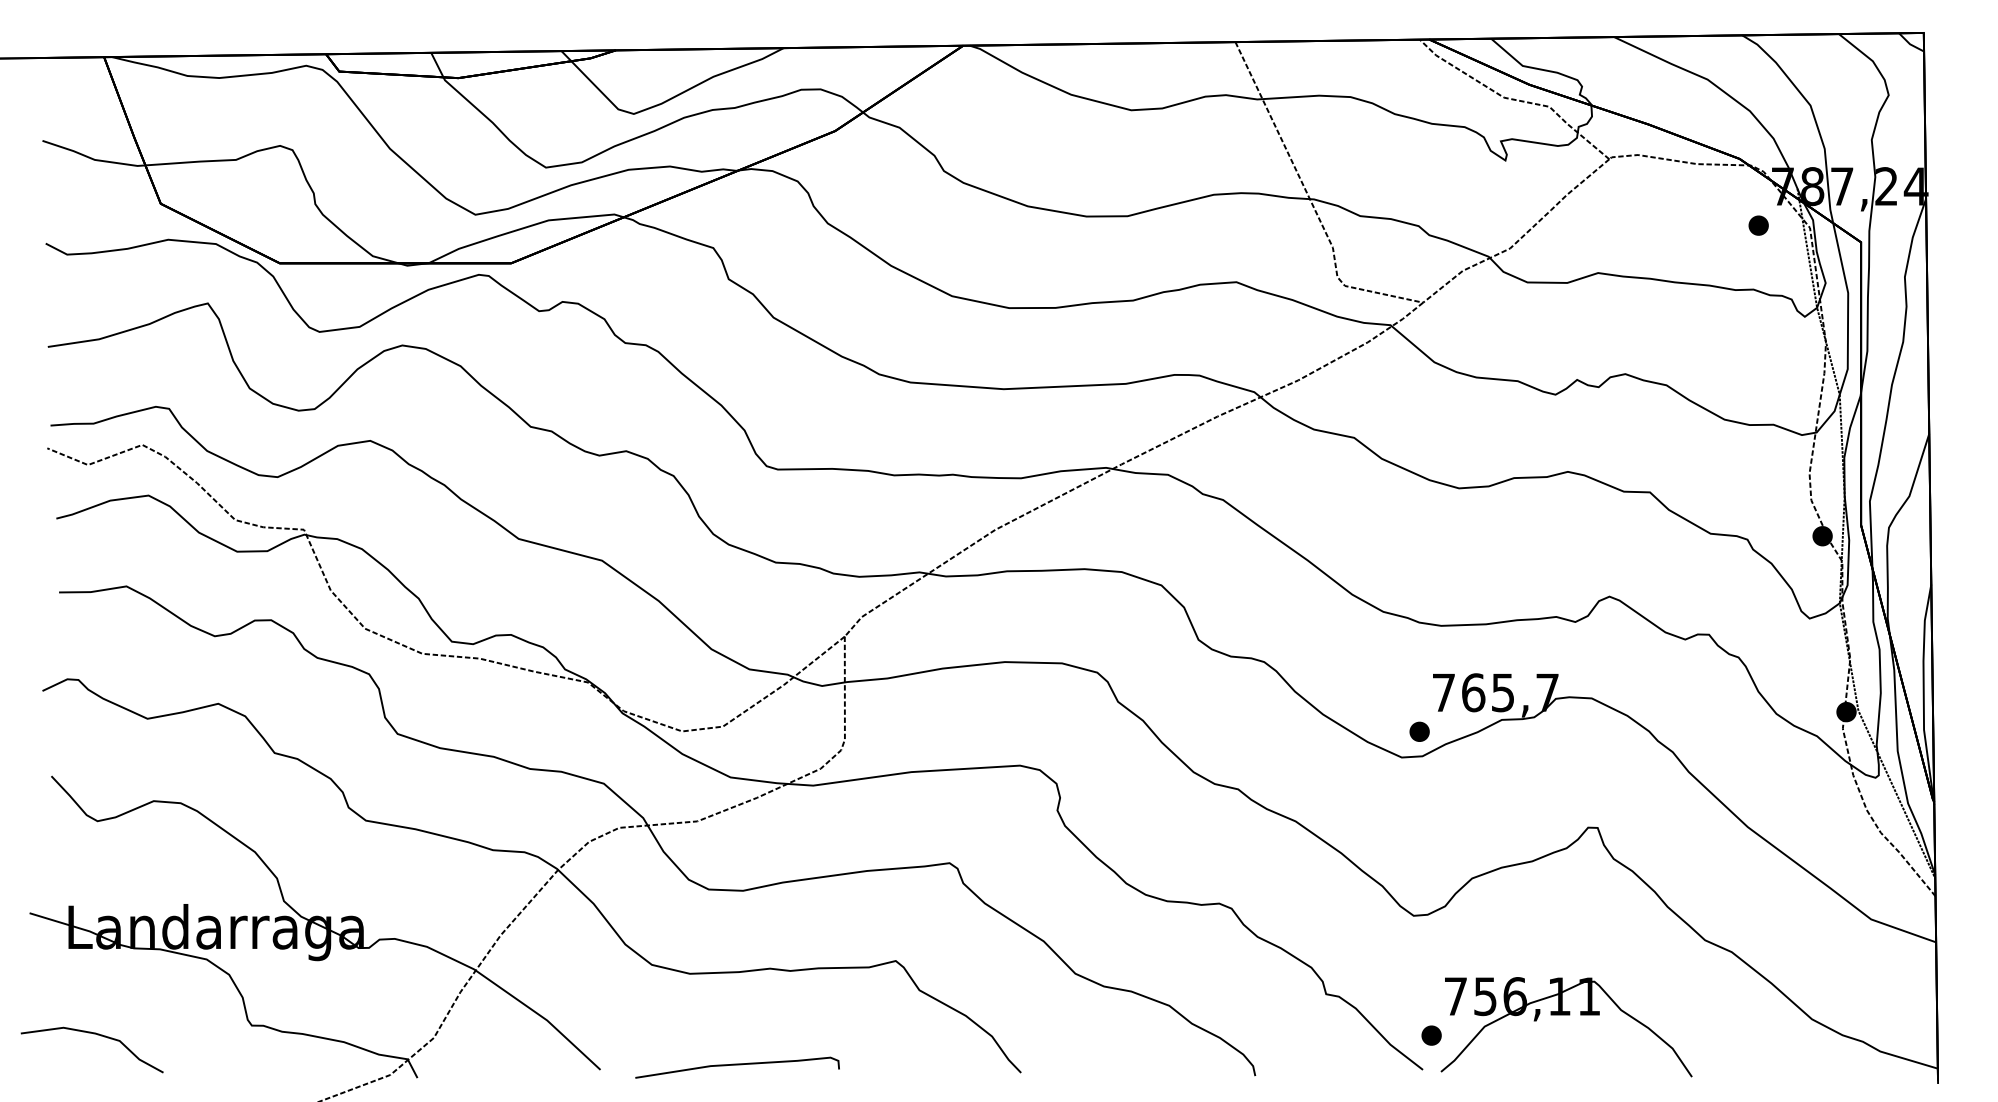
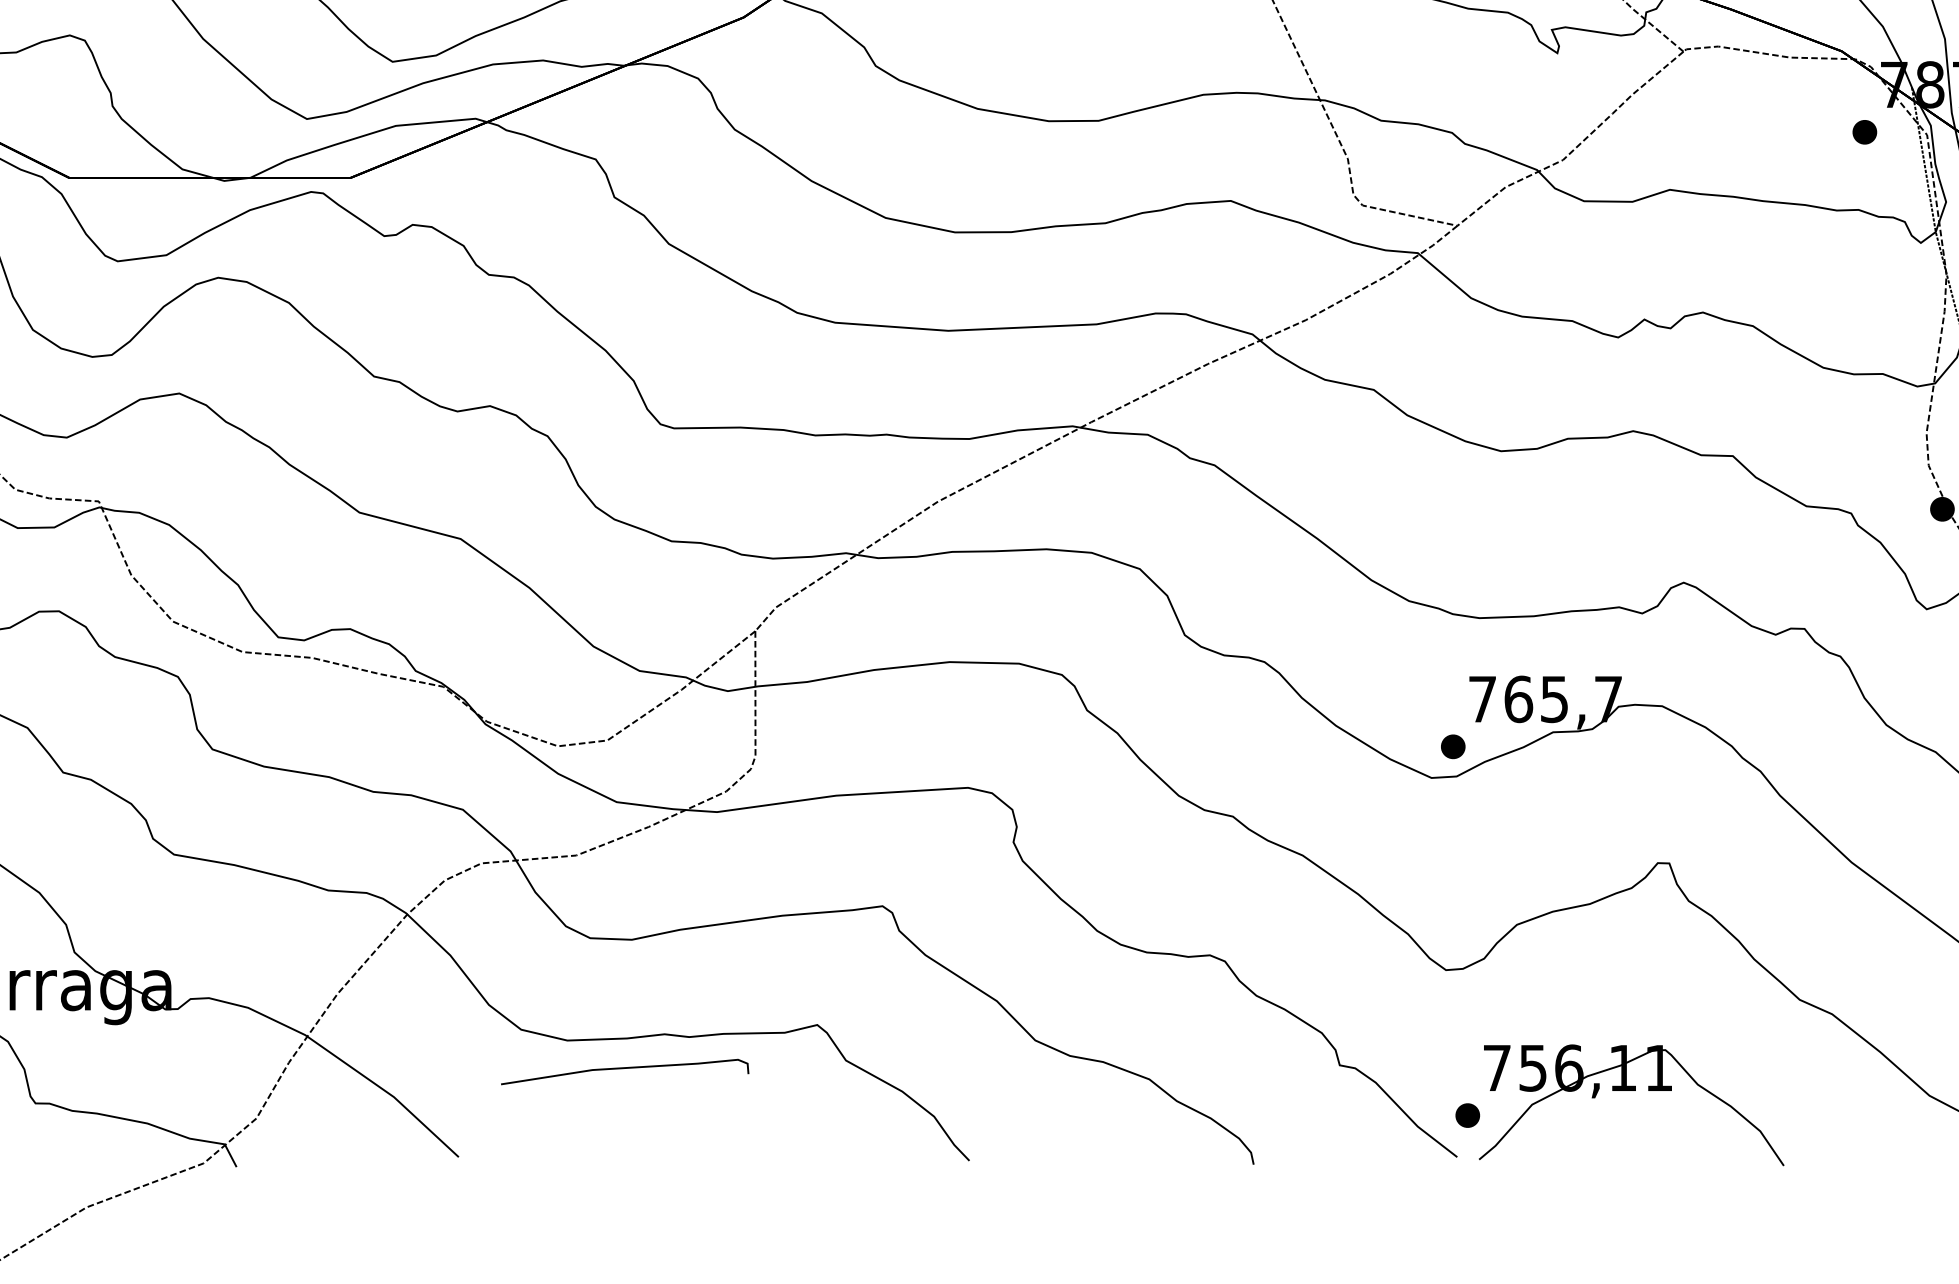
curve: (737, 1065) -> (625, 1069), moved

